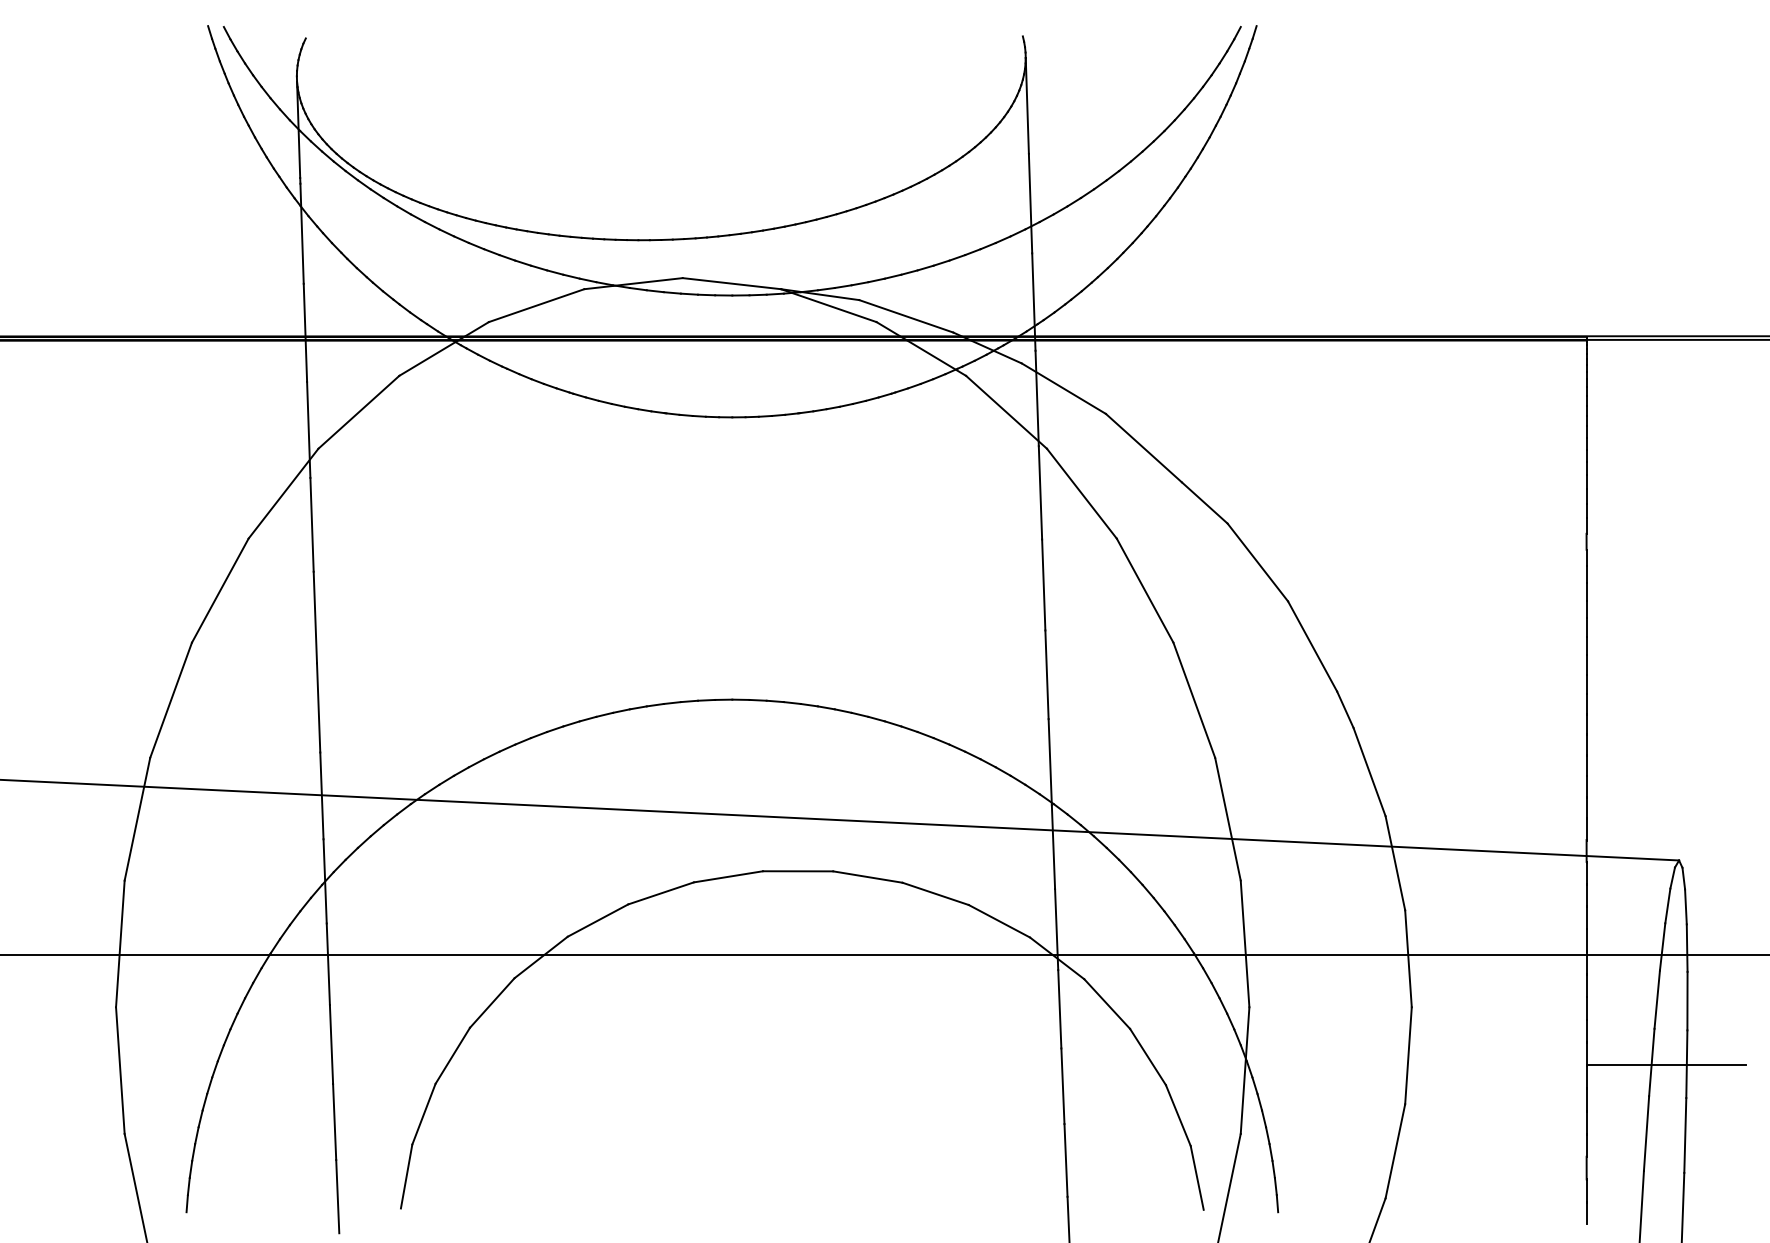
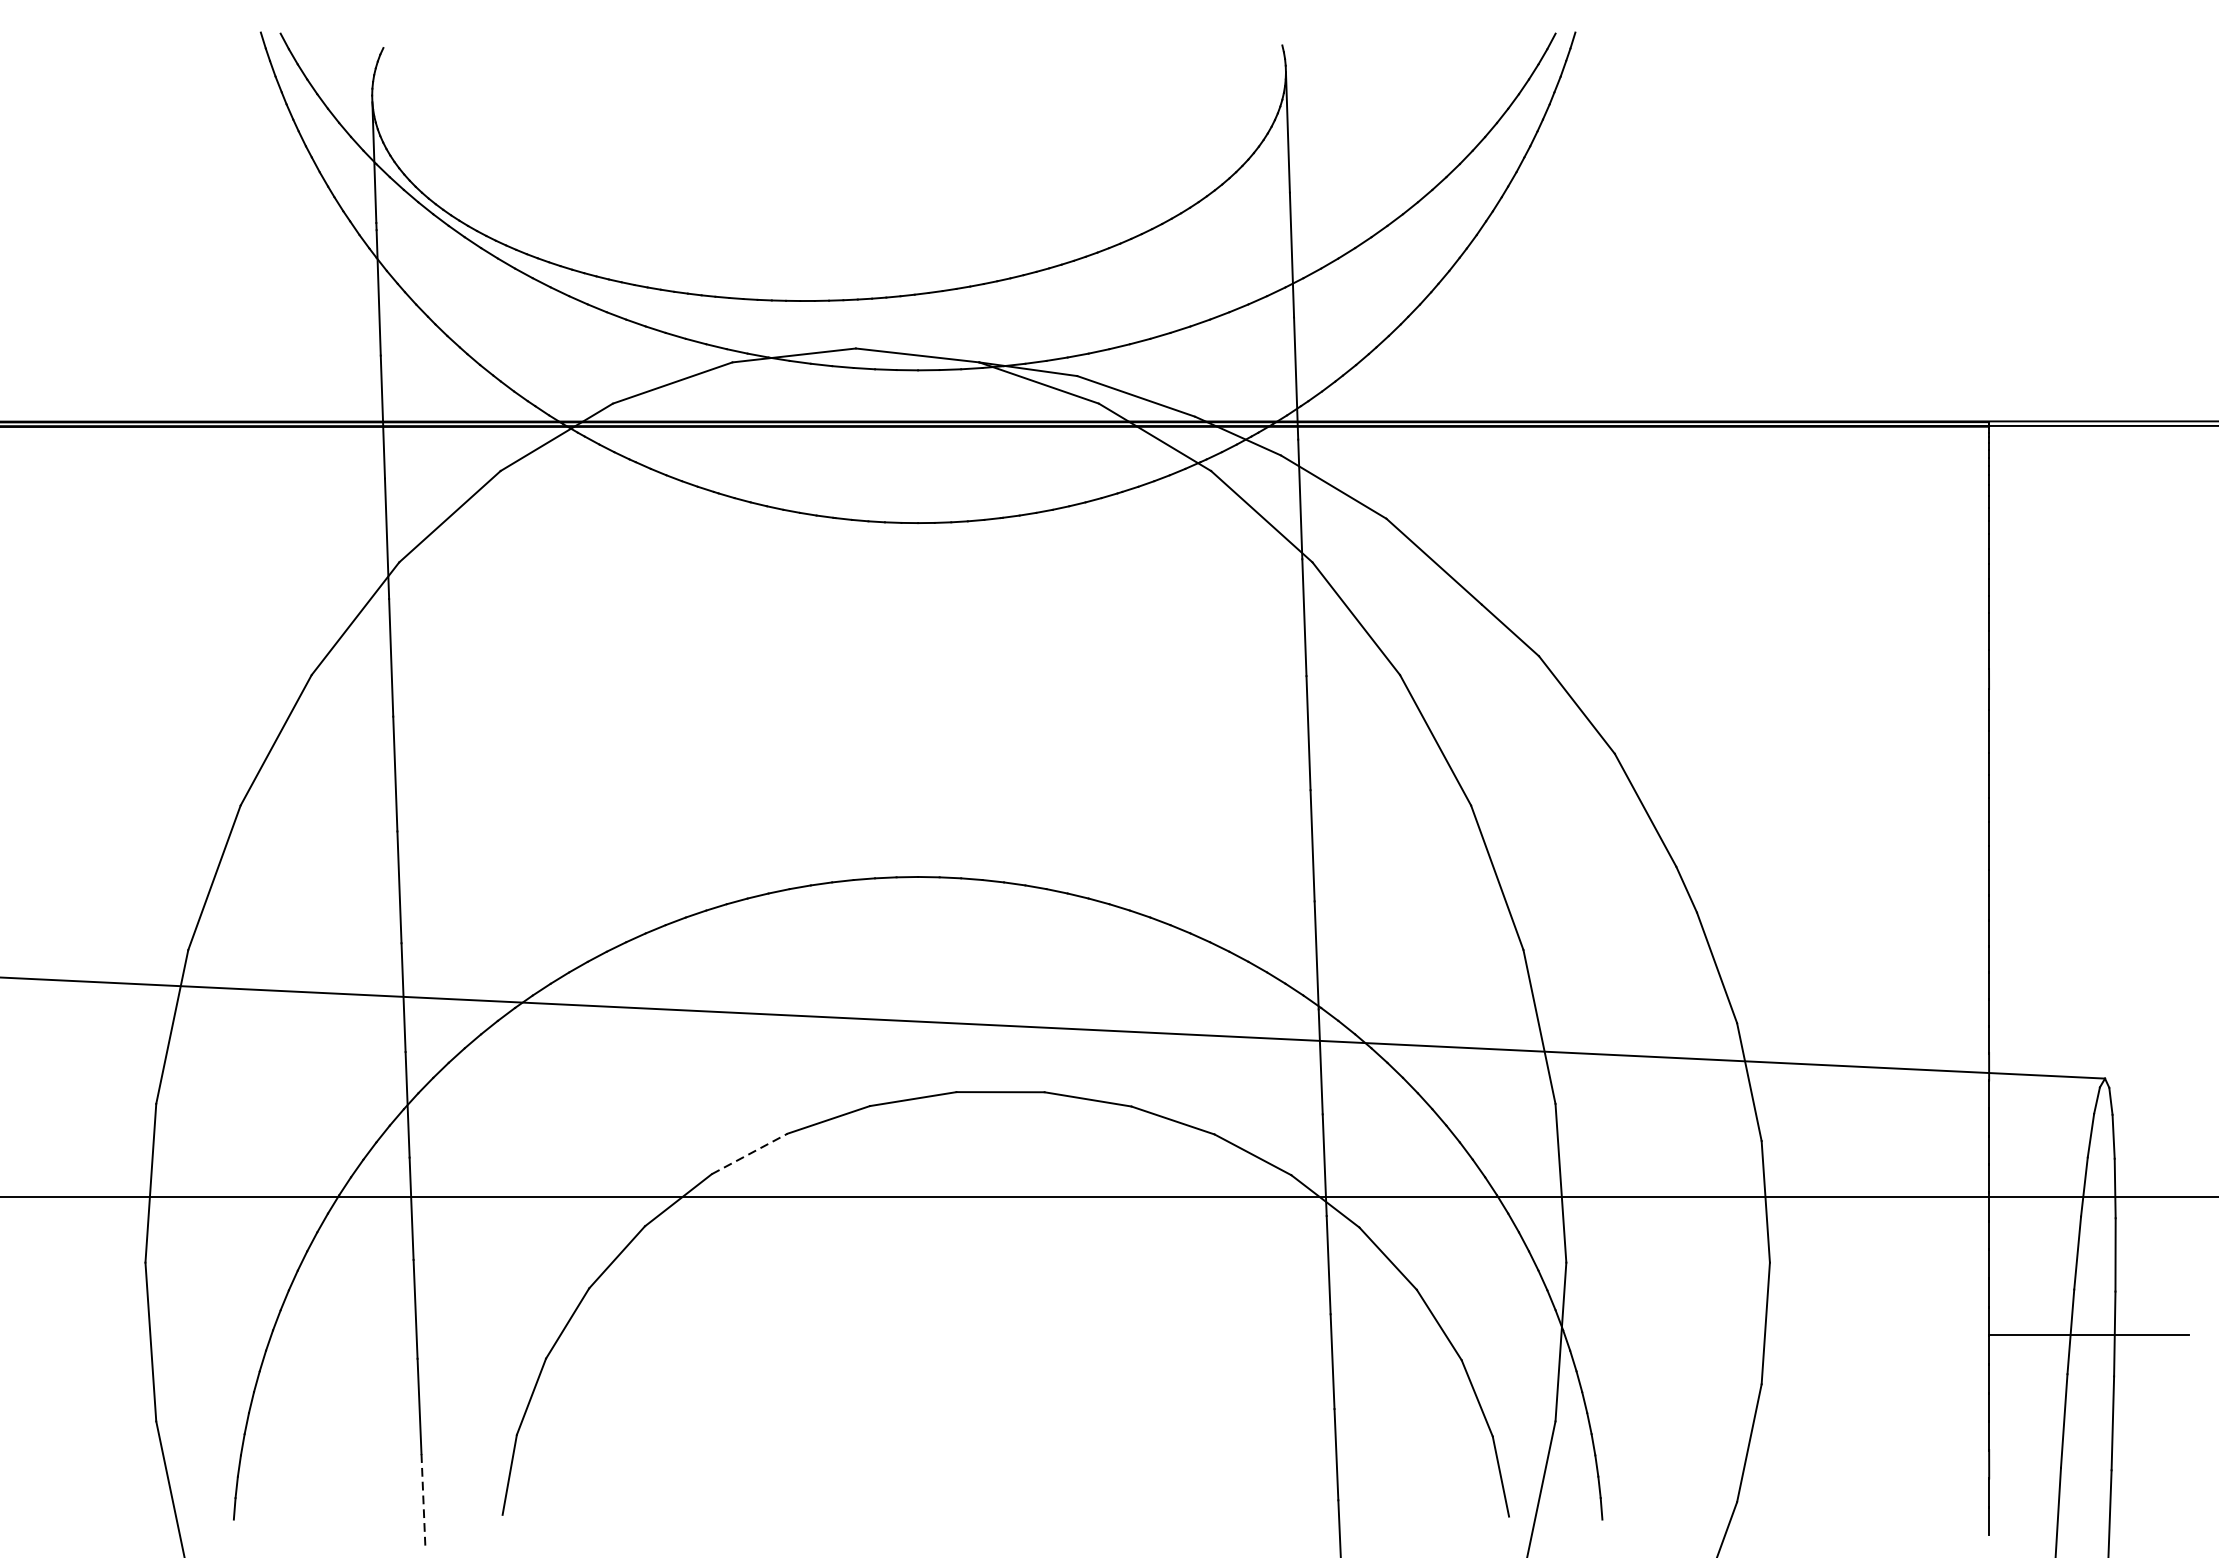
line: (598, 920) -> (750, 1153), solid -> dashed
line: (337, 1196) -> (423, 1499), solid -> dashed

